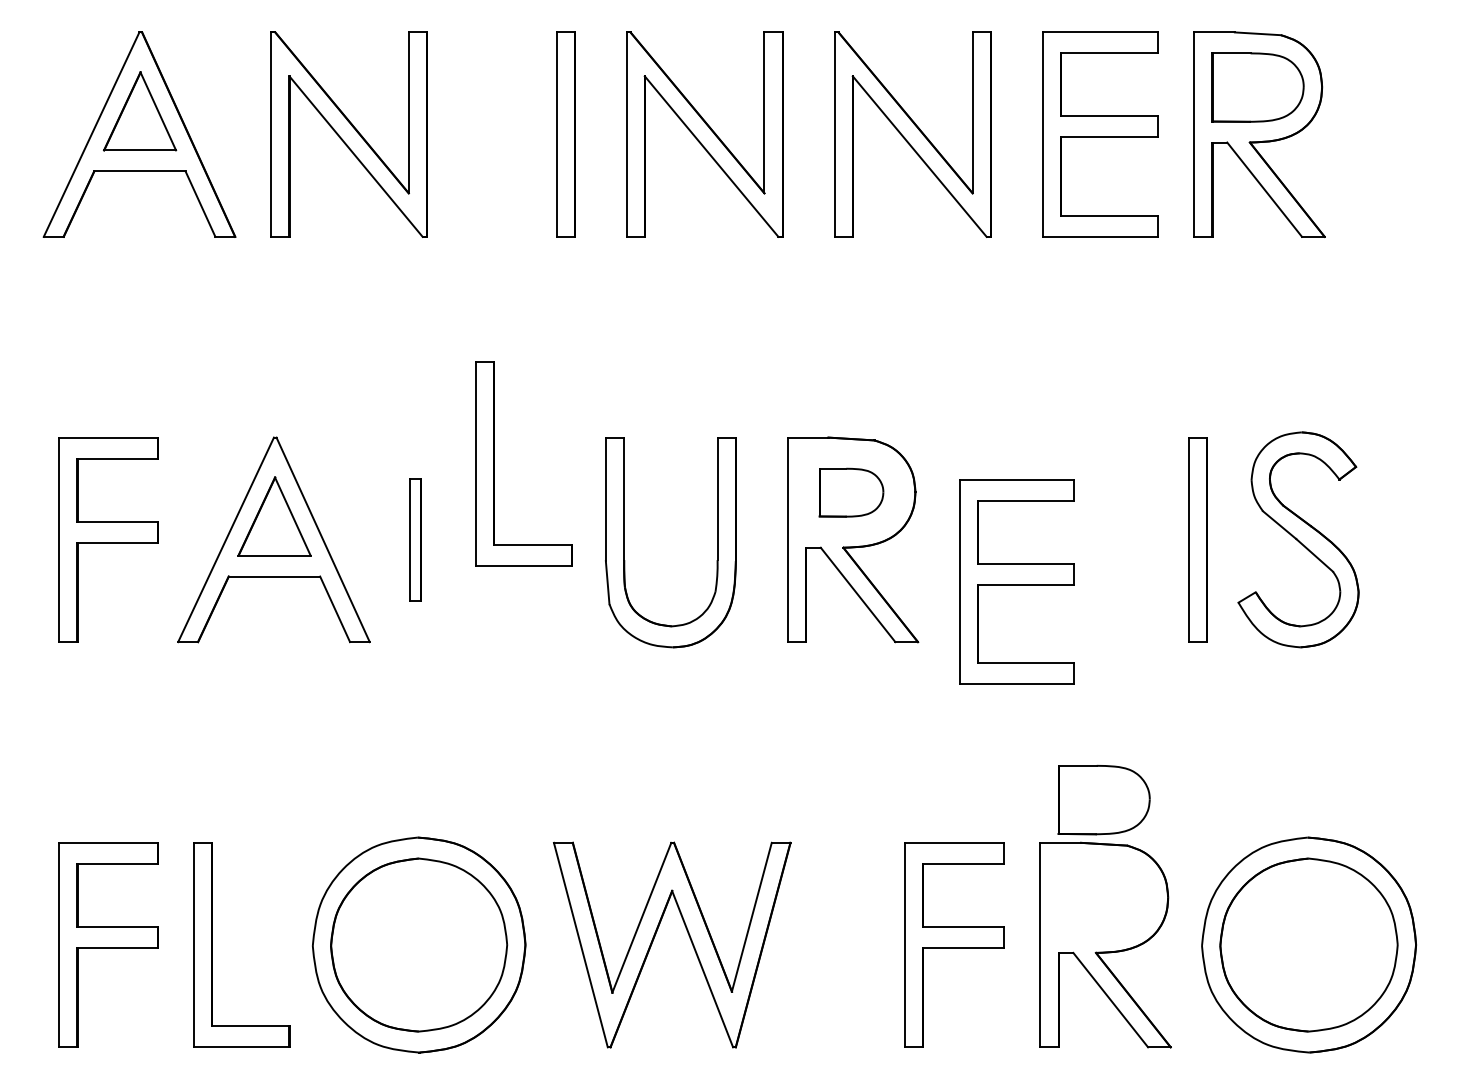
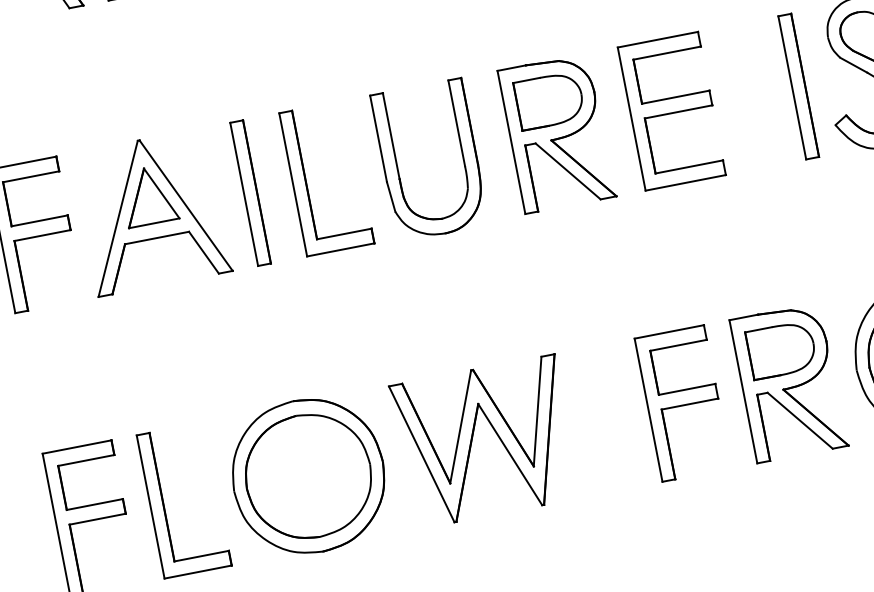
part: (494, 463) -> (306, 182), moved
part: (851, 492) -> (549, 100), size x1.43
part: (414, 539) -> (250, 193), size x1.67
part: (1016, 581) -> (671, 111), moved
part: (1103, 799) -> (781, 349), moved

